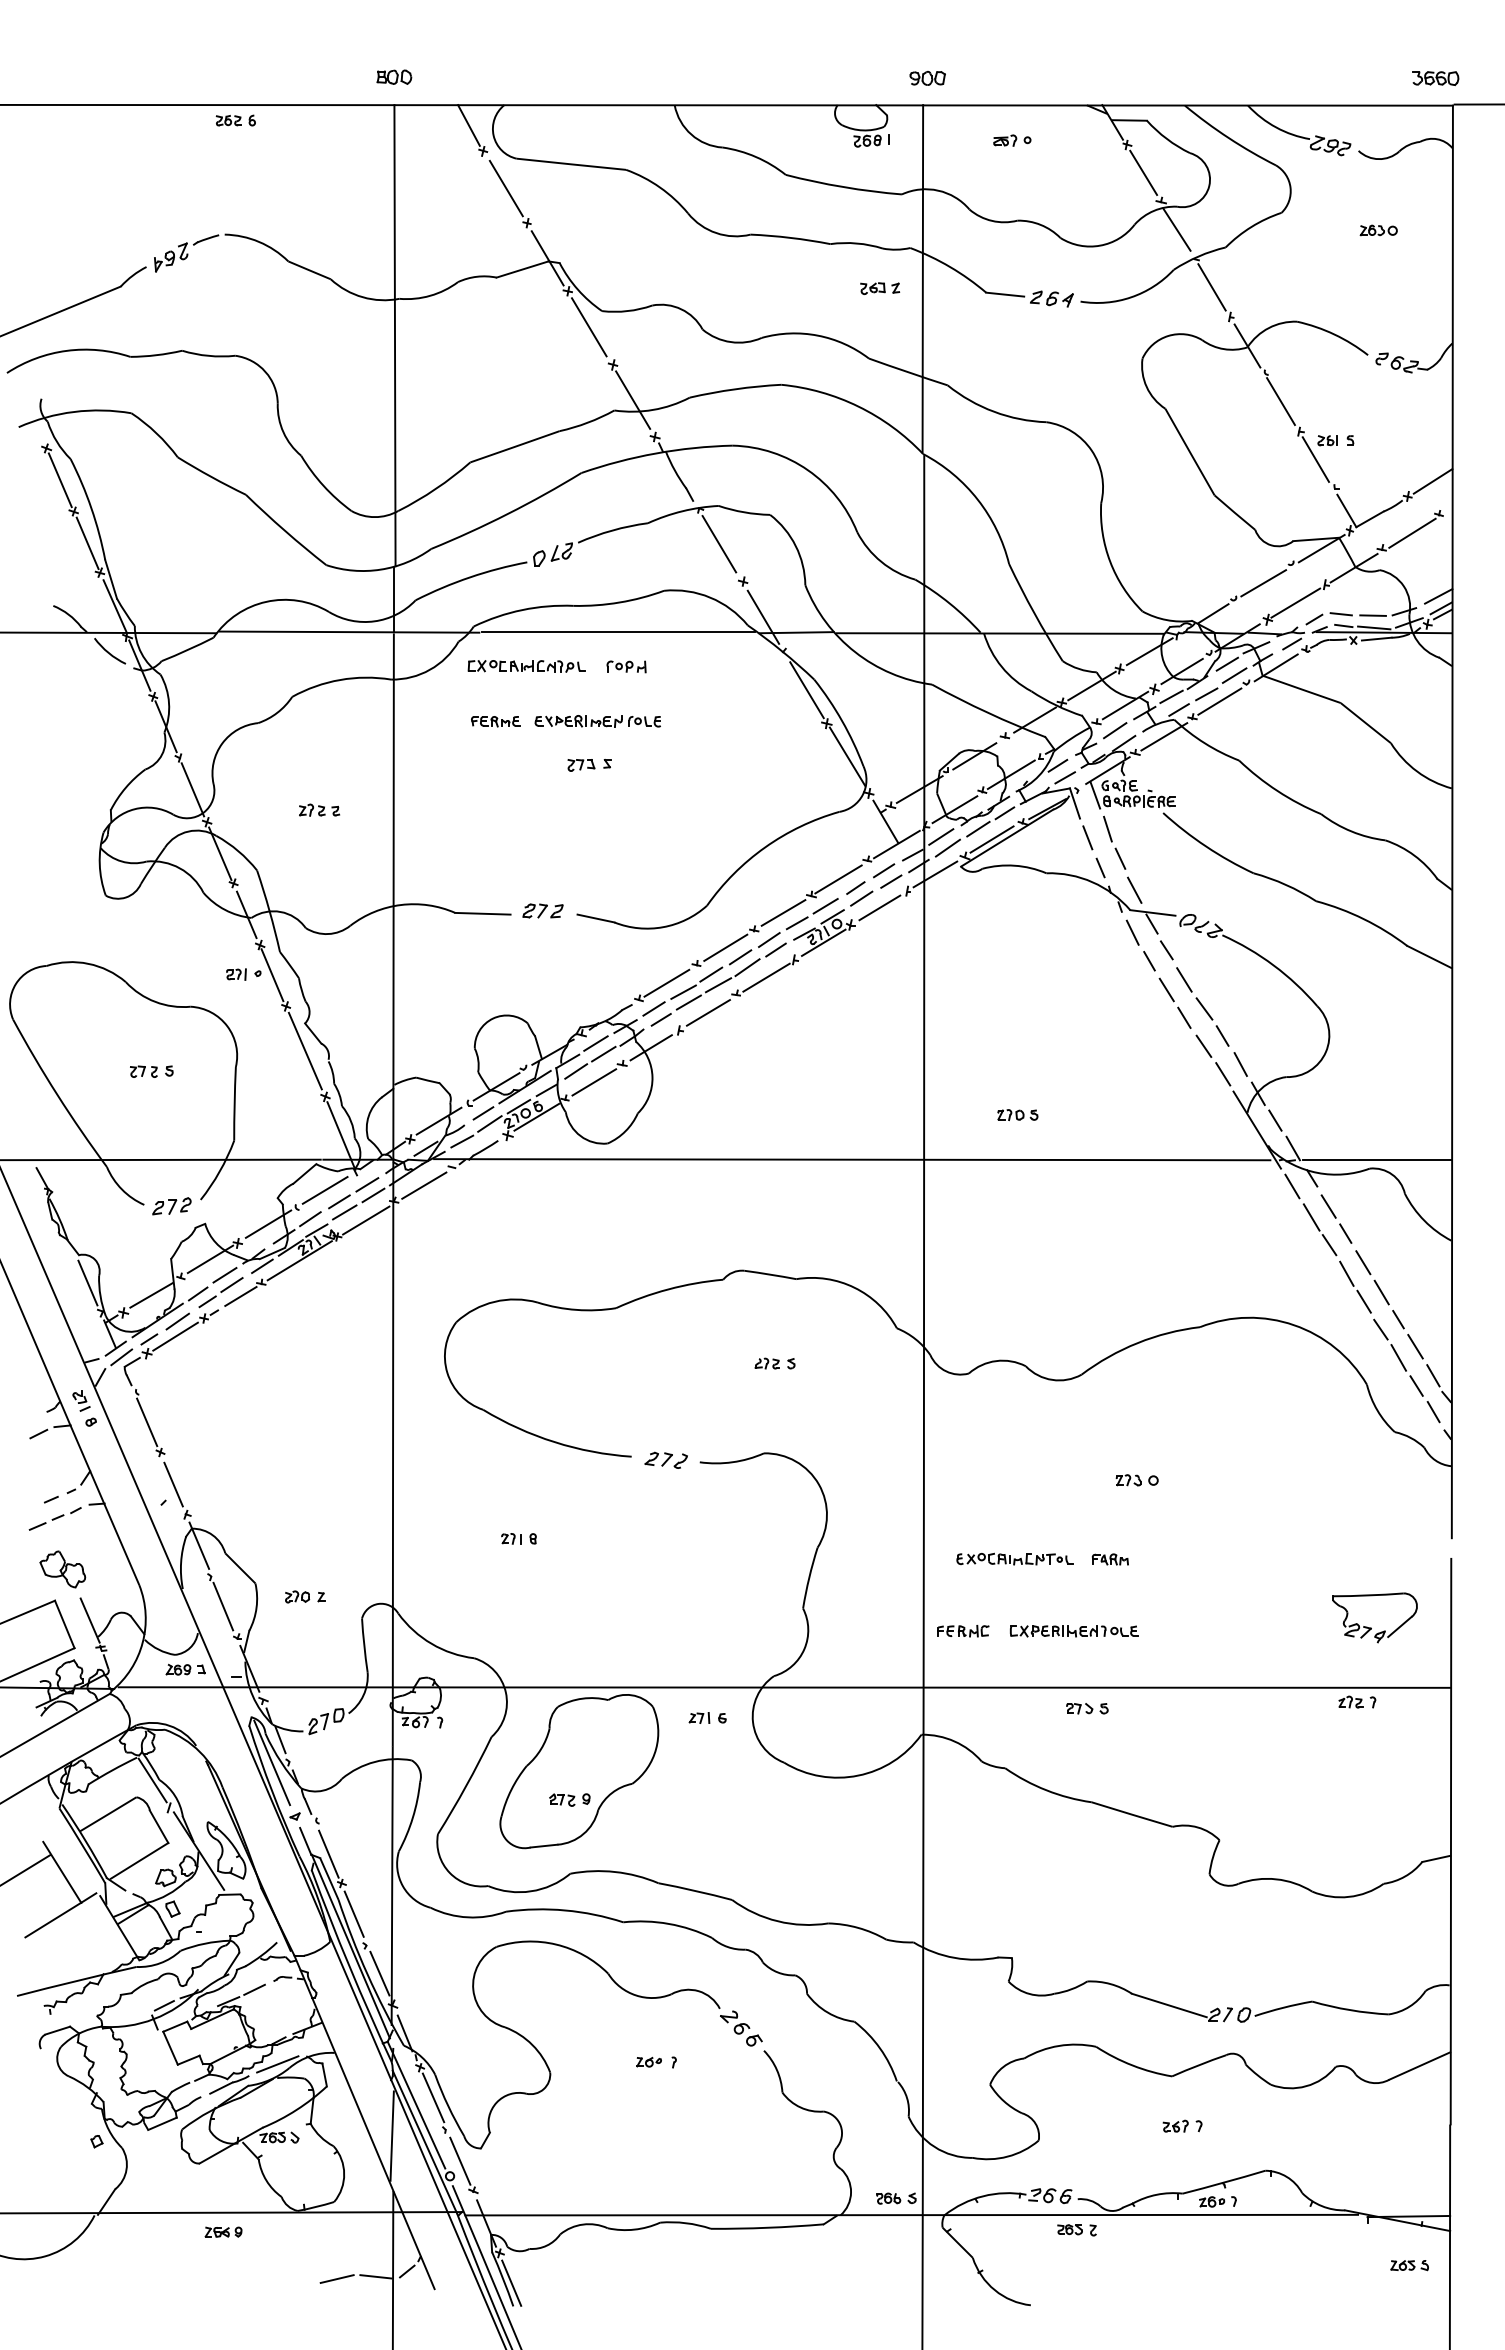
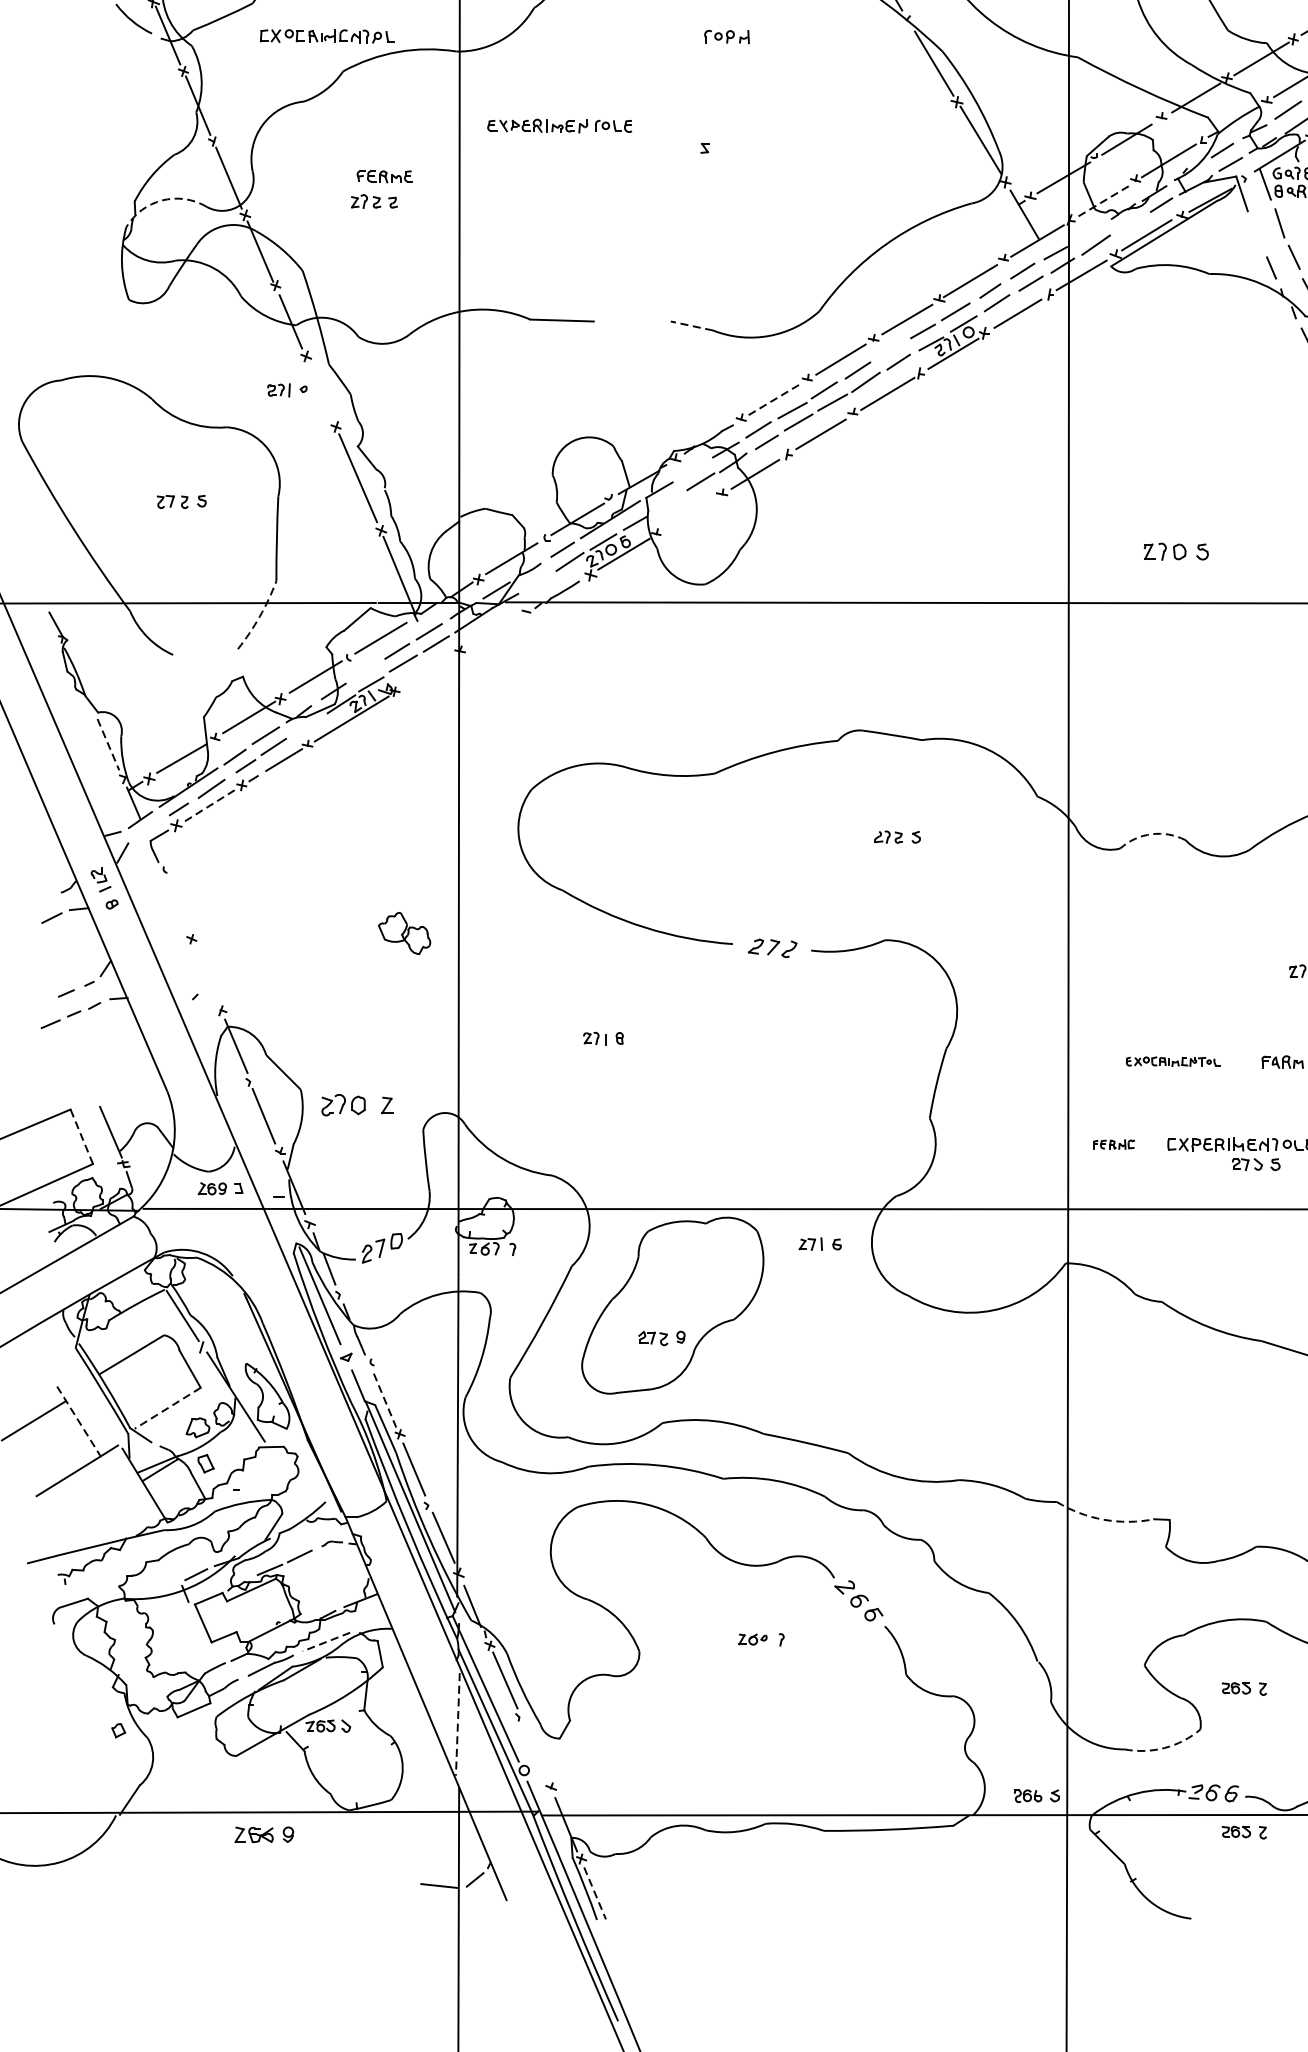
part: (526, 666) -> (327, 36), moved
part: (495, 721) -> (384, 176), moved
part: (597, 721) -> (559, 126), moved
part: (581, 765) -> (675, 150), removed
arc: (134, 809) -> (161, 200), solid -> dashed
line: (955, 809) -> (1104, 200), solid -> dashed
line: (978, 828) -> (1131, 222), removed
line: (941, 836) -> (1088, 231), removed
line: (1087, 837) -> (1256, 232), removed
part: (542, 910) -> (630, 316), removed
line: (595, 918) -> (691, 325), solid -> dashed
line: (769, 940) -> (891, 351), removed
line: (272, 975) -> (320, 391), removed
line: (666, 983) -> (772, 400), solid -> dashed
line: (595, 1043) -> (691, 469), removed
line: (576, 1071) -> (669, 501), removed
line: (594, 1082) -> (690, 514), removed
part: (1017, 1114) -> (1176, 551), size x1.4
line: (462, 1141) -> (538, 582), removed
arc: (219, 1171) -> (259, 616), solid -> dashed
line: (424, 1185) -> (494, 632), removed
part: (171, 1206) -> (204, 656), removed
line: (310, 1219) -> (364, 671), removed
line: (366, 1220) -> (428, 672), removed
line: (262, 1266) -> (308, 725), removed
line: (88, 1283) -> (109, 745), solid -> dashed
line: (175, 1336) -> (208, 806), solid -> dashed
line: (121, 1357) -> (146, 830), removed
arc: (996, 1361) -> (1151, 834), solid -> dashed
line: (147, 1422) -> (176, 904), removed
line: (173, 1484) -> (206, 976), removed
part: (1014, 1558) -> (1172, 1061), size x0.7
part: (62, 1569) -> (404, 933), moved
part: (305, 1596) -> (358, 1104), size x1.6
line: (64, 1624) -> (81, 1136), solid -> dashed
part: (963, 1631) -> (1113, 1144), size x0.7
part: (1087, 1708) -> (1256, 1164), moved
line: (329, 1854) -> (385, 1400), solid -> dashed
line: (139, 1860) -> (167, 1407), solid -> dashed
line: (62, 1872) -> (79, 1421), solid -> dashed
arc: (954, 1957) -> (1103, 1519), solid -> dashed
line: (277, 2064) -> (326, 1642), solid -> dashed
part: (1076, 2105) -> (1243, 1689), added
line: (392, 2136) -> (458, 1724), solid -> dashed
arc: (1007, 2156) -> (1164, 1747), solid -> dashed
line: (460, 2160) -> (536, 1752), removed
part: (223, 2231) -> (264, 1833), size x1.4
line: (336, 2278) -> (393, 1887), removed
line: (511, 2283) -> (594, 1893), solid -> dashed

